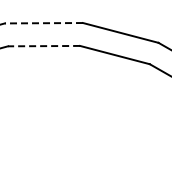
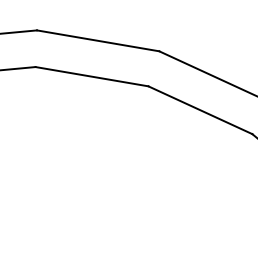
line: (43, 23) -> (97, 41), dashed -> solid
line: (43, 46) -> (91, 77), dashed -> solid

